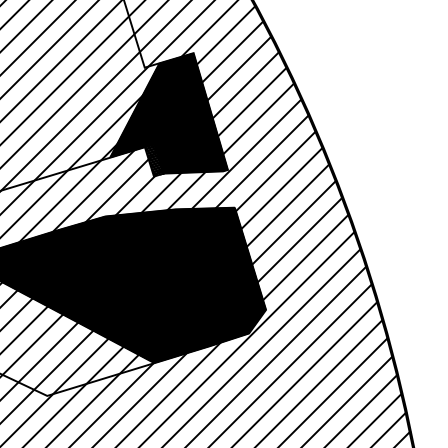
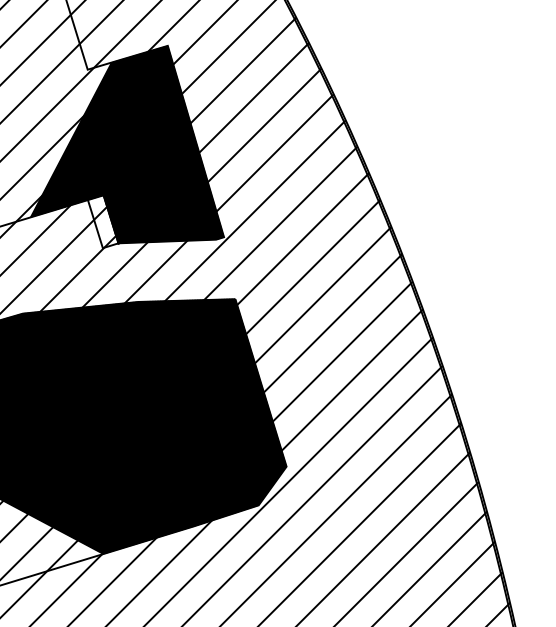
hatch: (153, 158) -> (102, 218), removed

